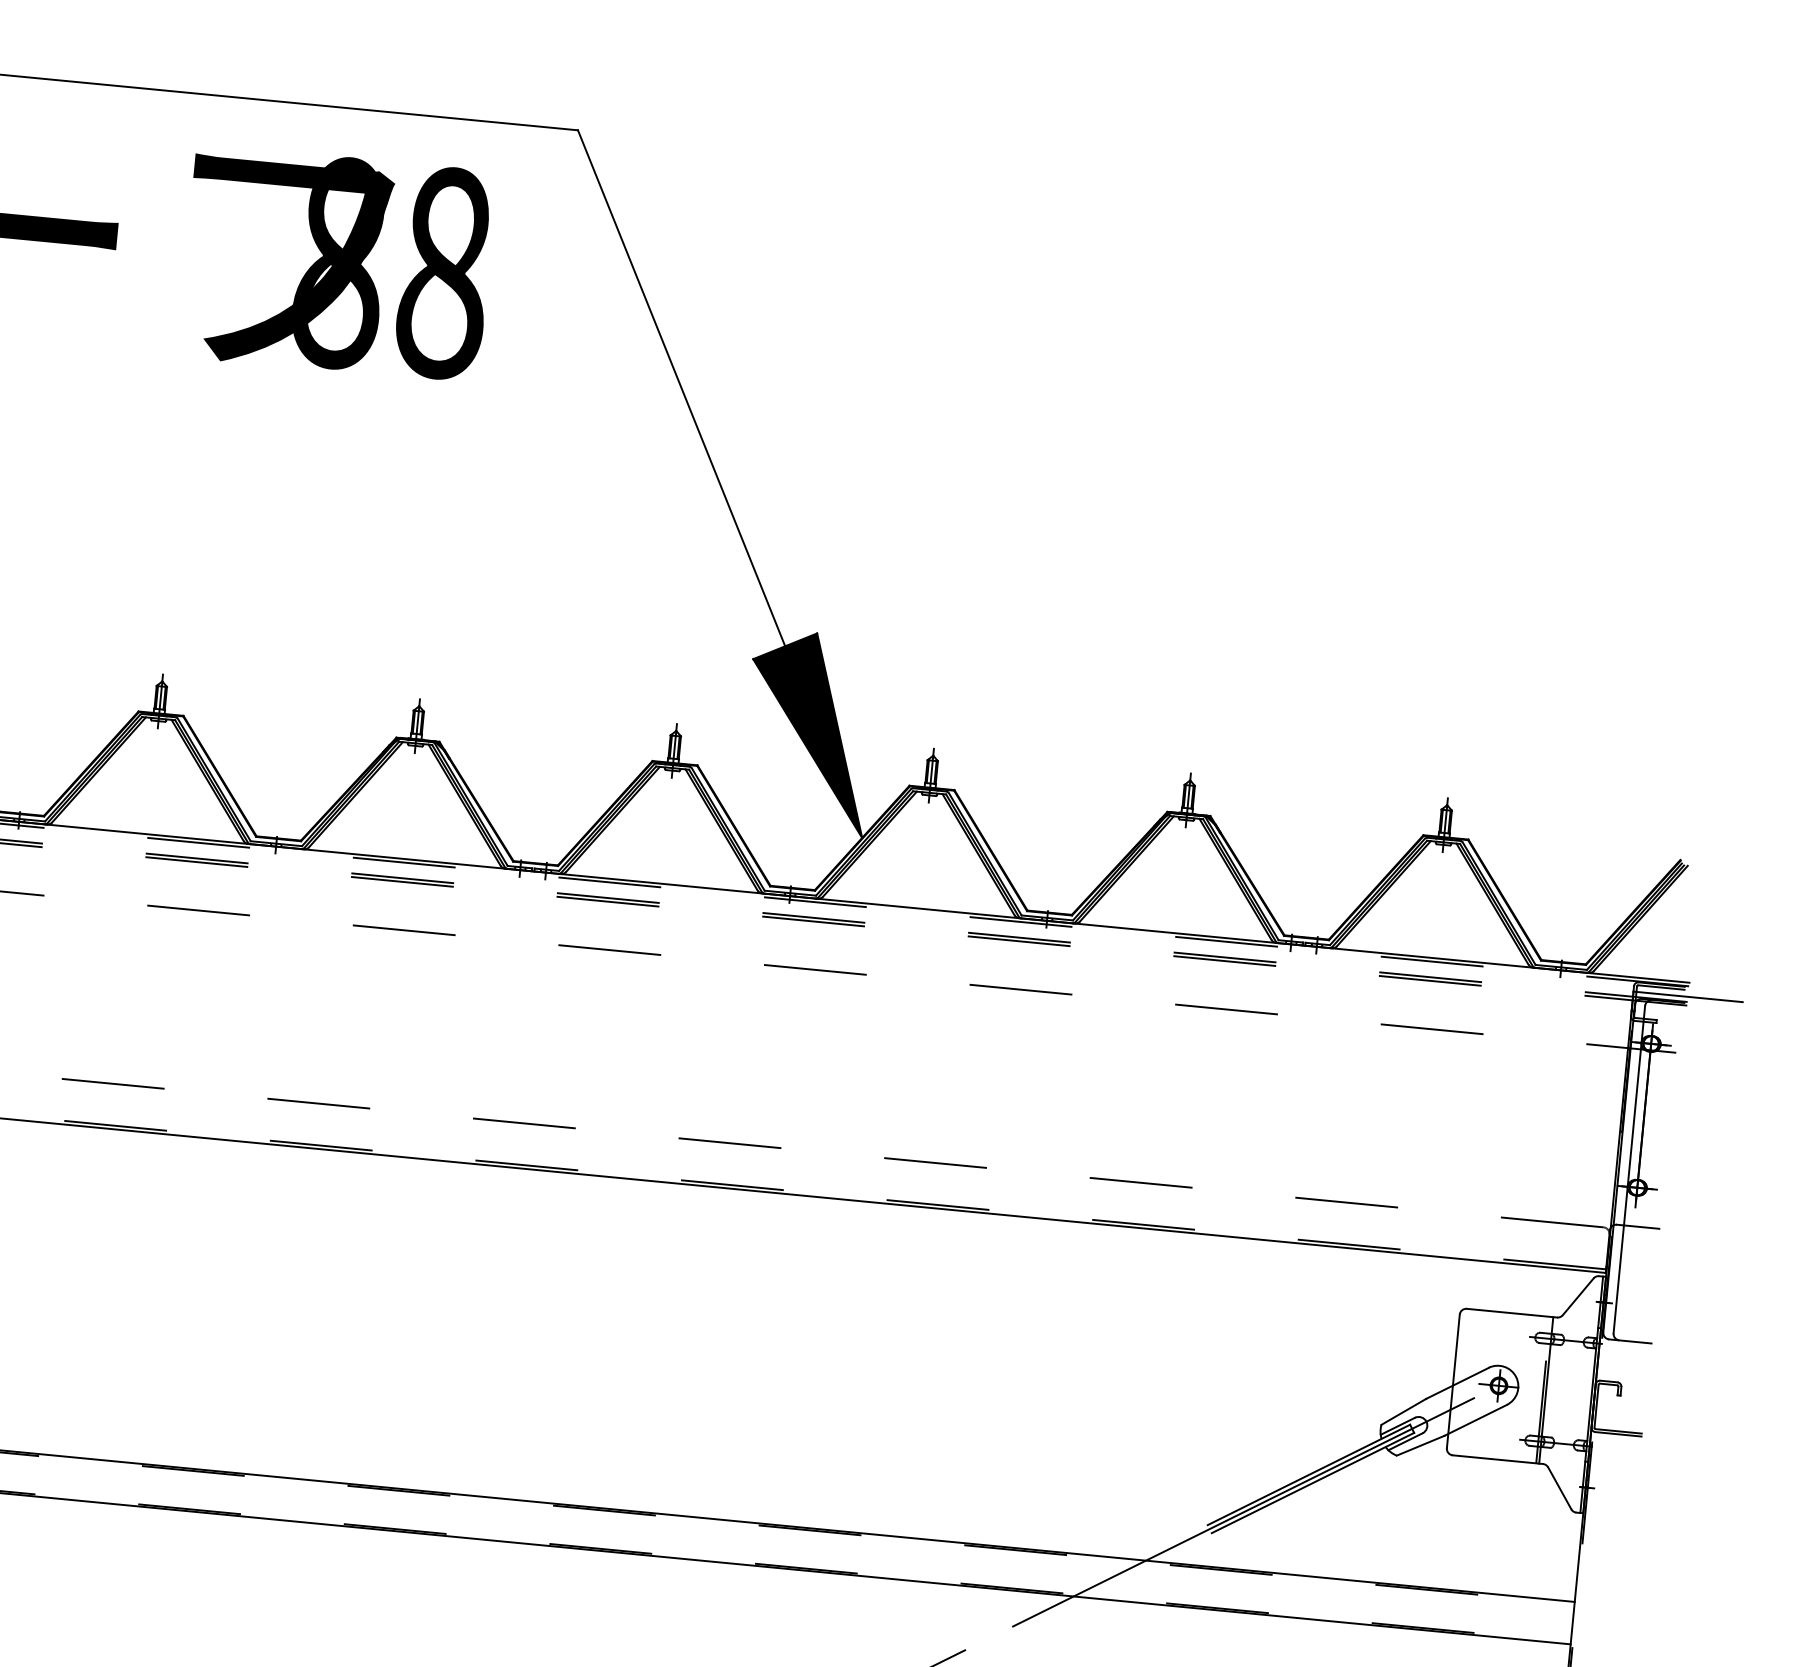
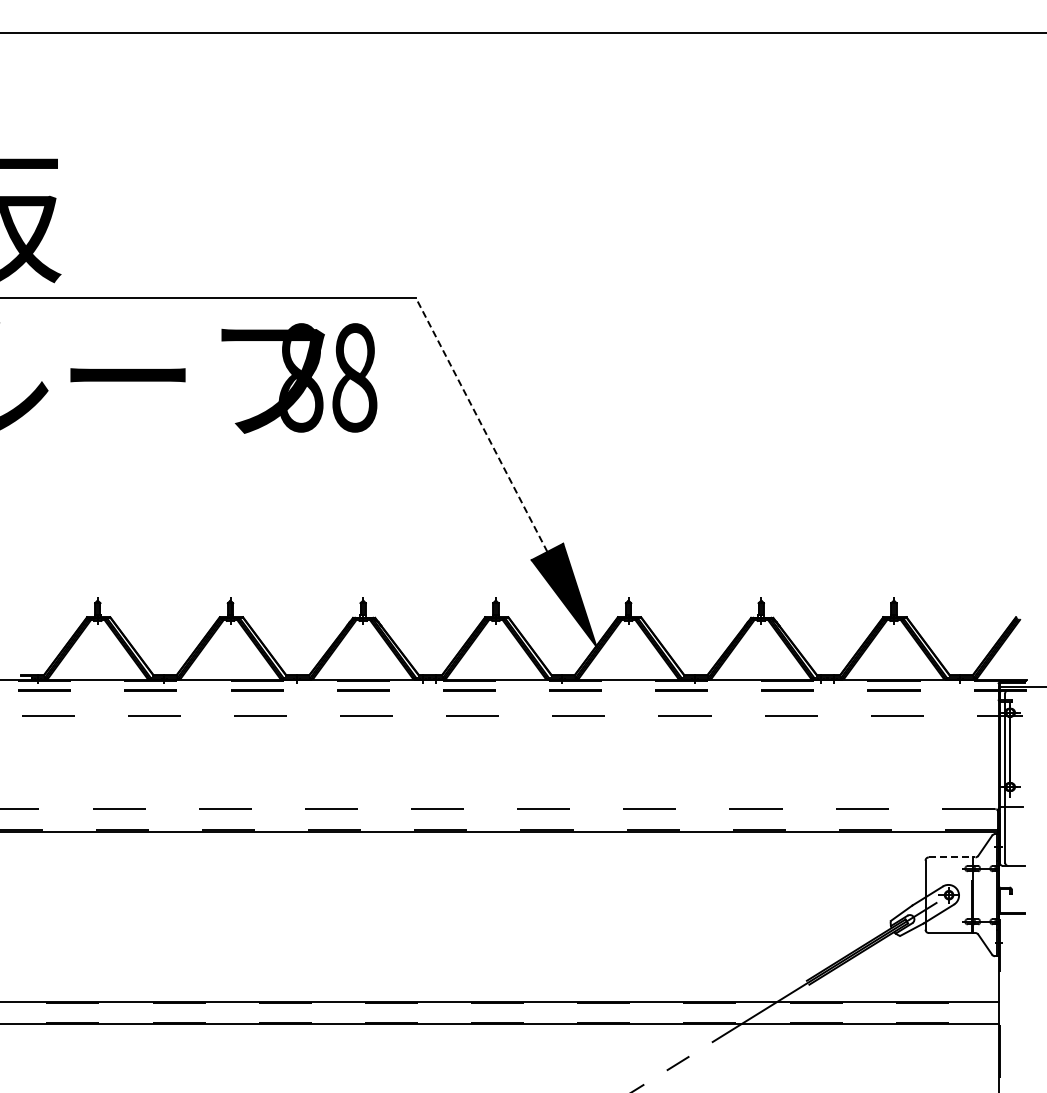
line: (681, 389) -> (481, 425), solid -> dashed
line: (1512, 1313) -> (952, 857), solid -> dashed

